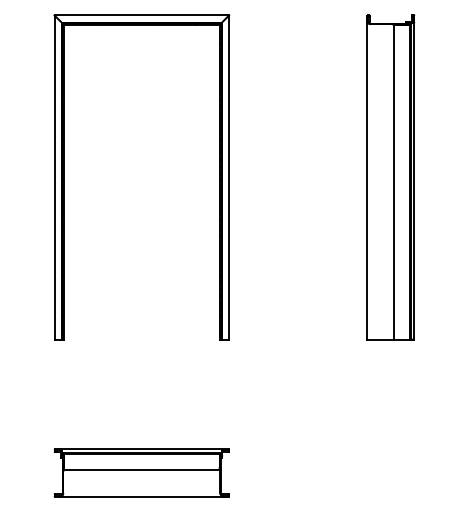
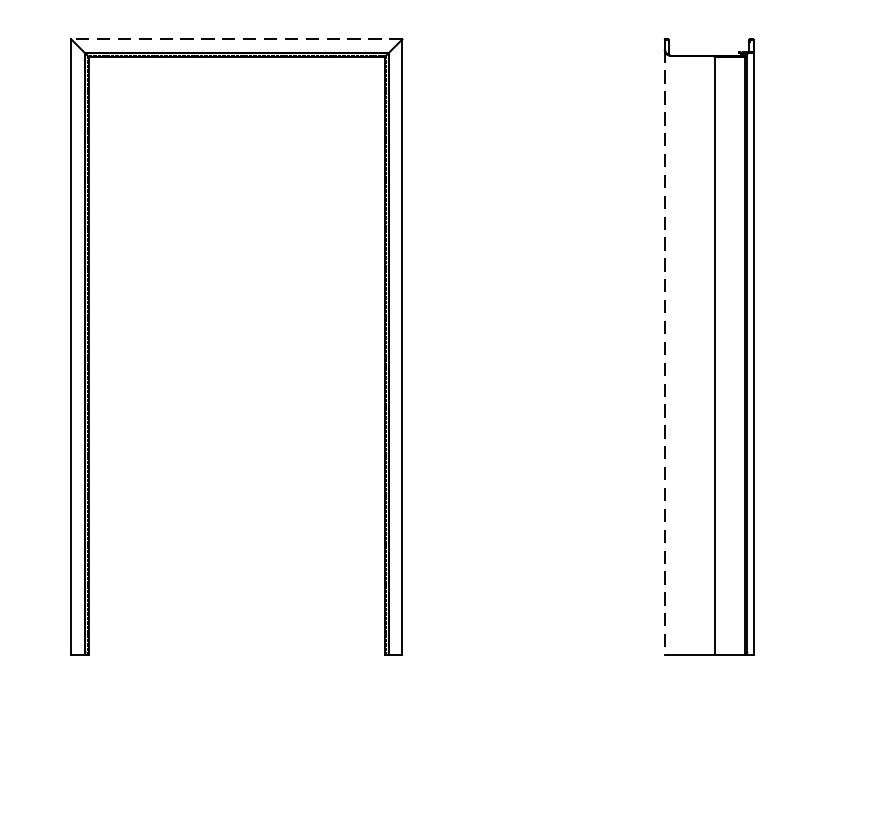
line: (141, 15) -> (236, 39), solid -> dashed
line: (367, 180) -> (665, 352), solid -> dashed

